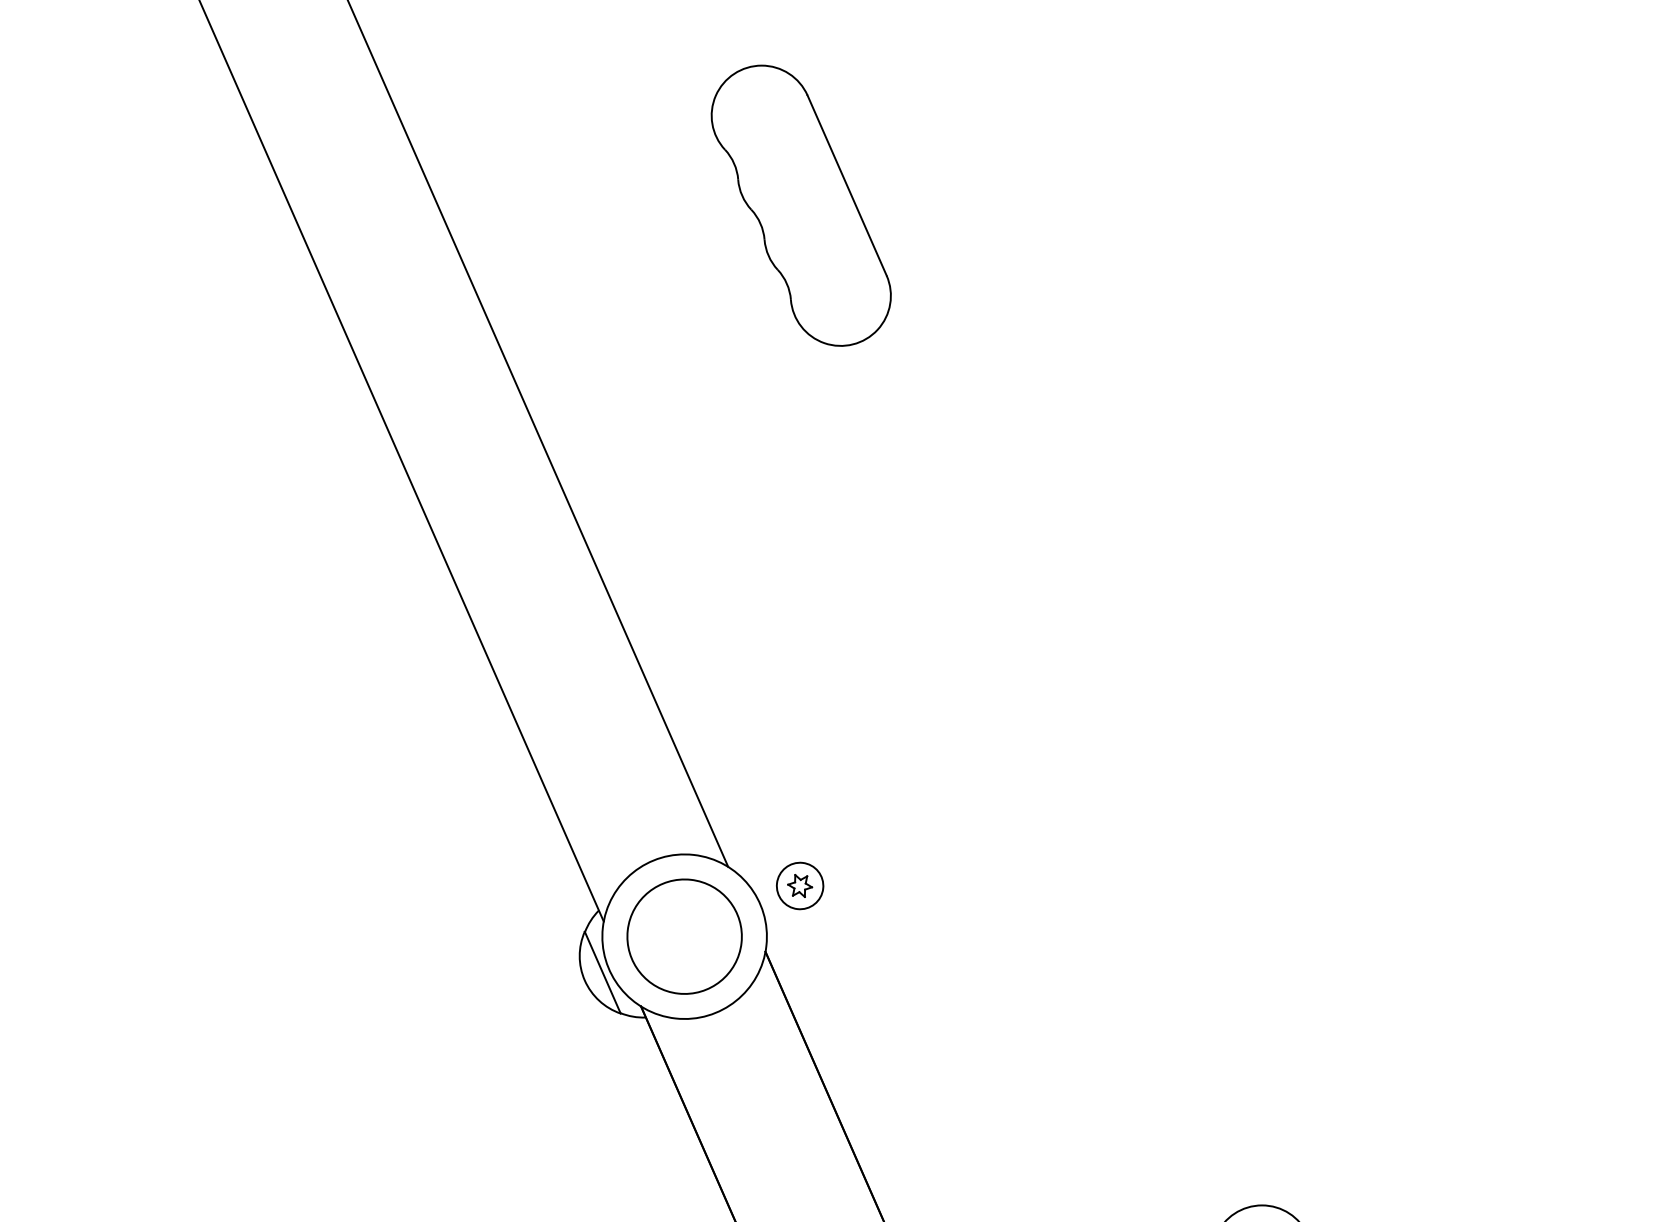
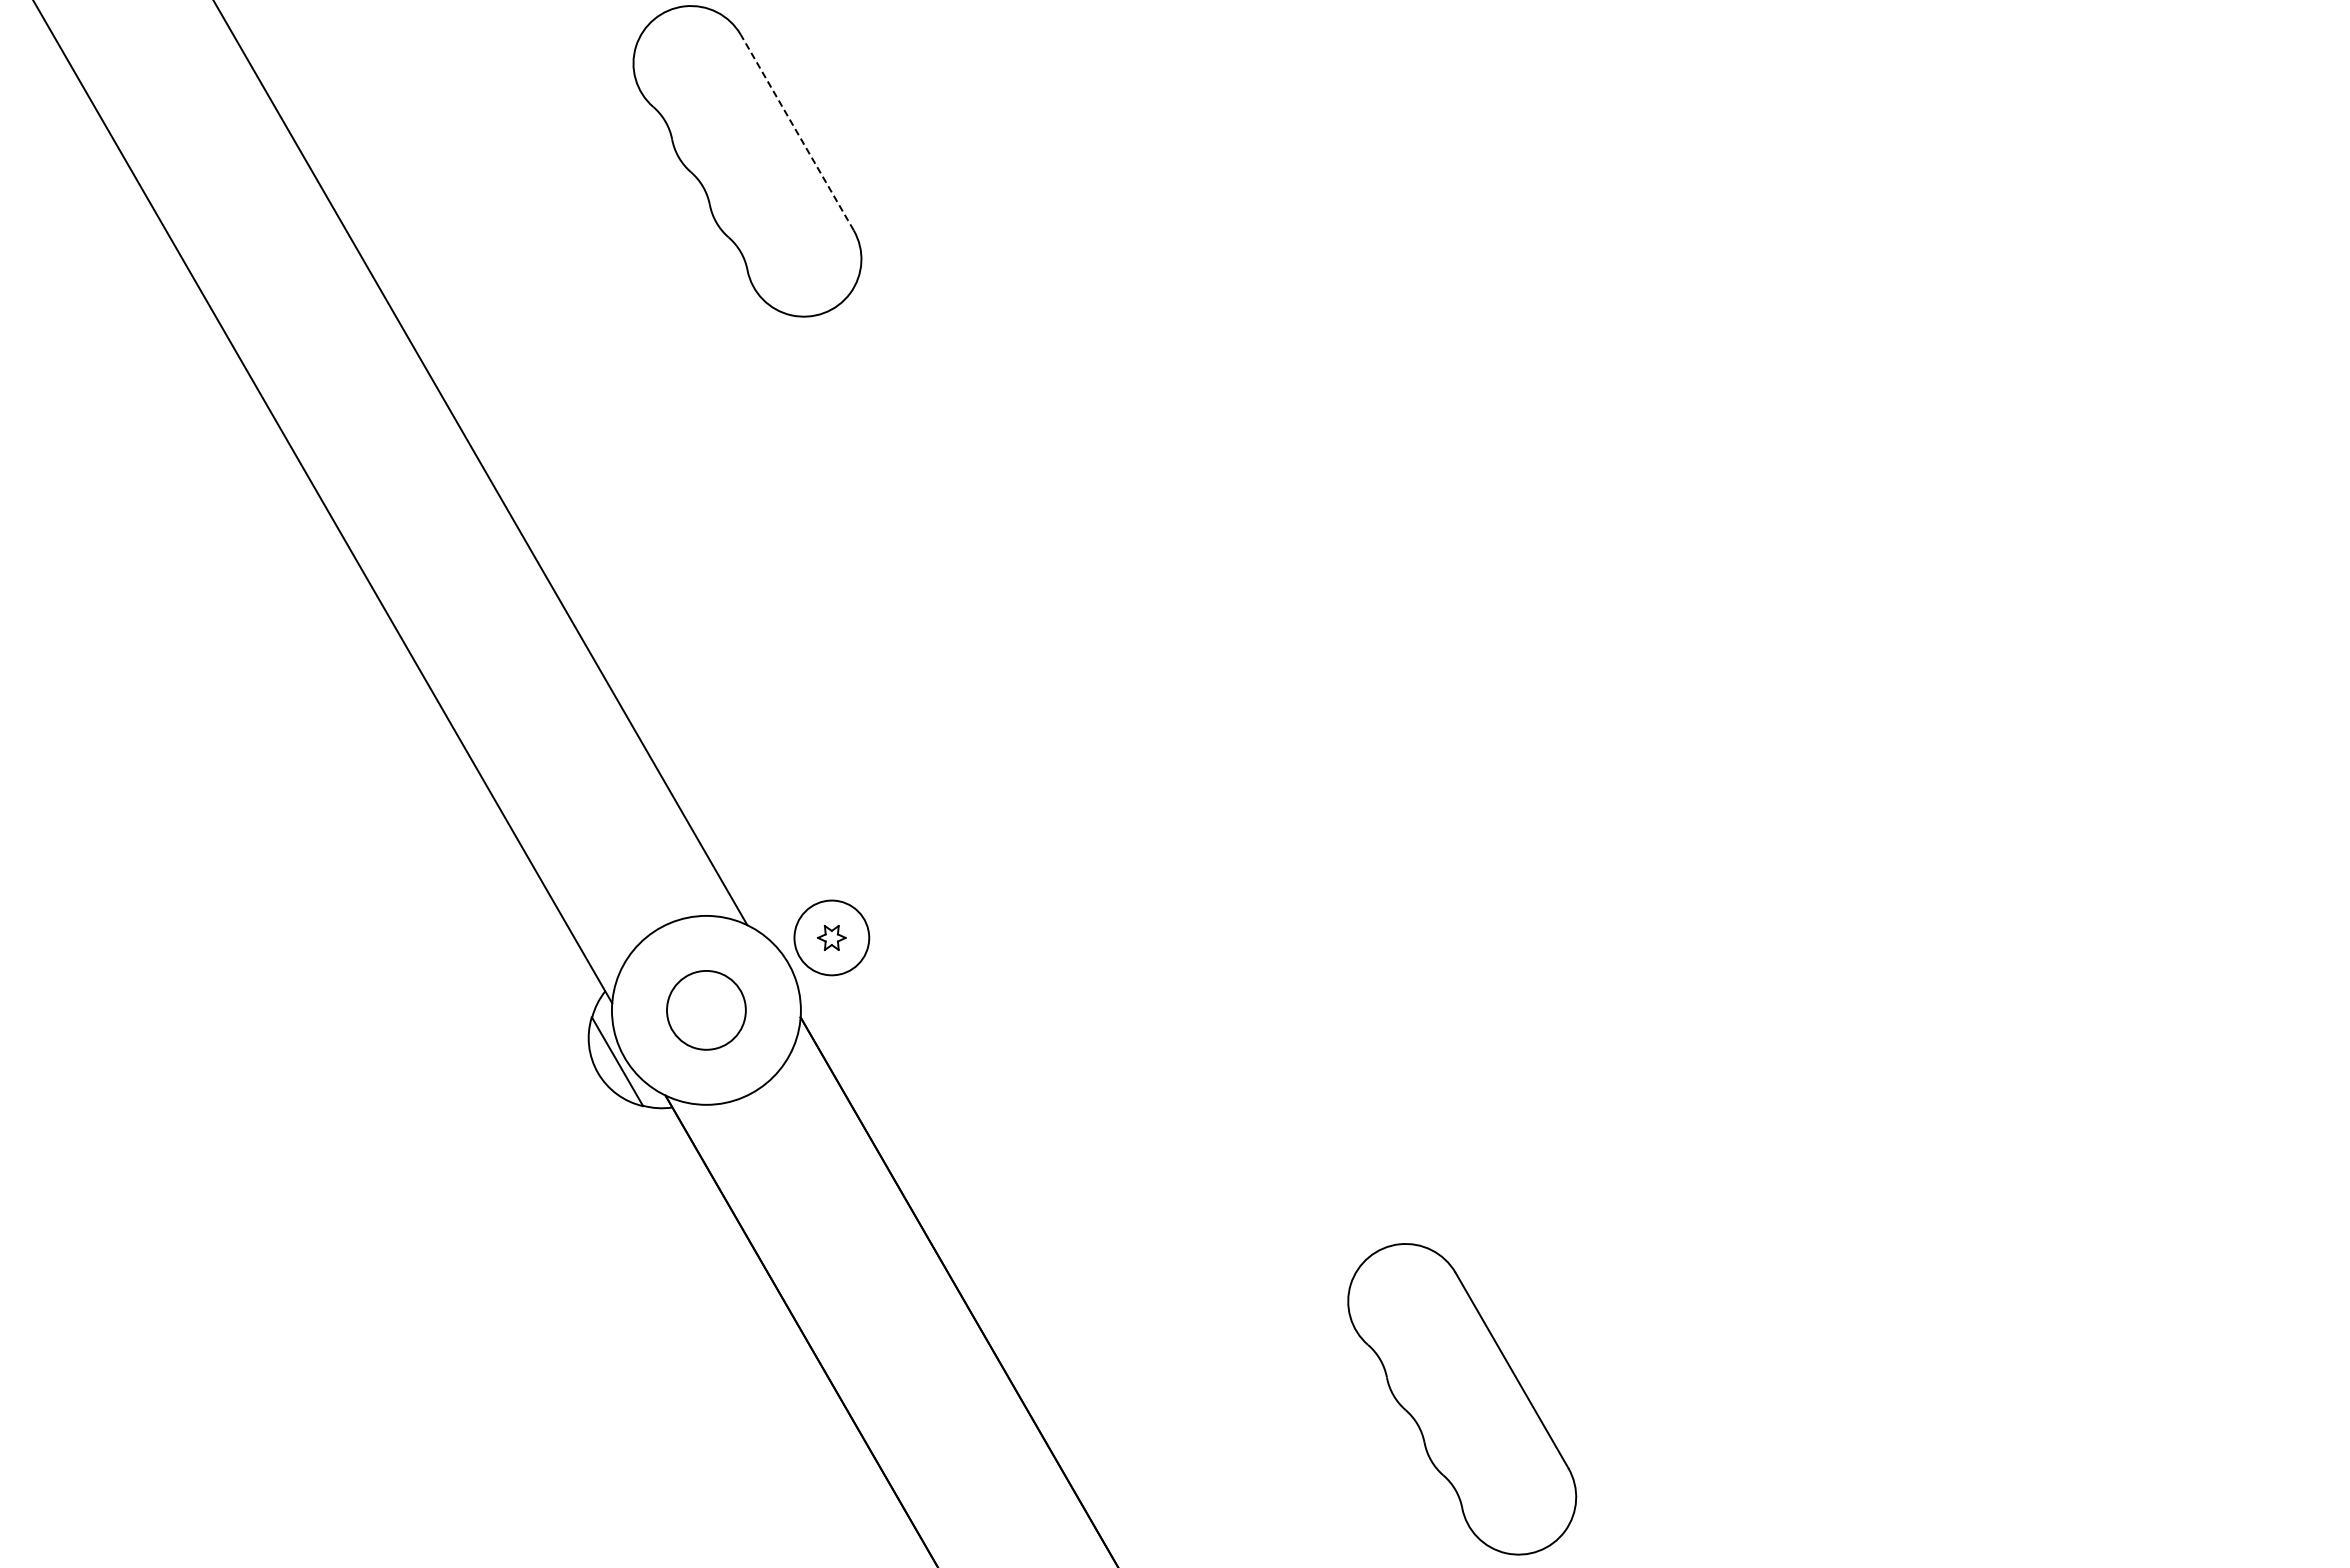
line: (847, 185) -> (797, 132), solid -> dashed
circle: (799, 885) -> (831, 937), size x1.4
circle: (684, 936) -> (706, 1010), size x0.6

